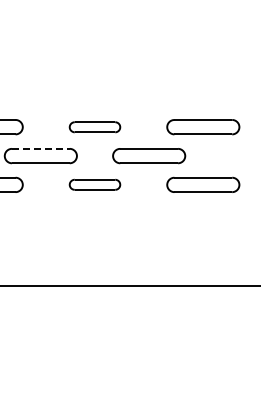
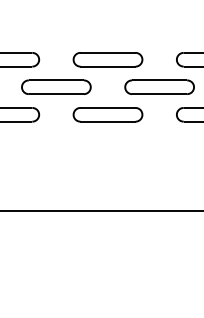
part: (94, 127) -> (107, 60), size x1.43
line: (40, 148) -> (56, 80), dashed -> solid
part: (94, 184) -> (107, 114), size x1.43

